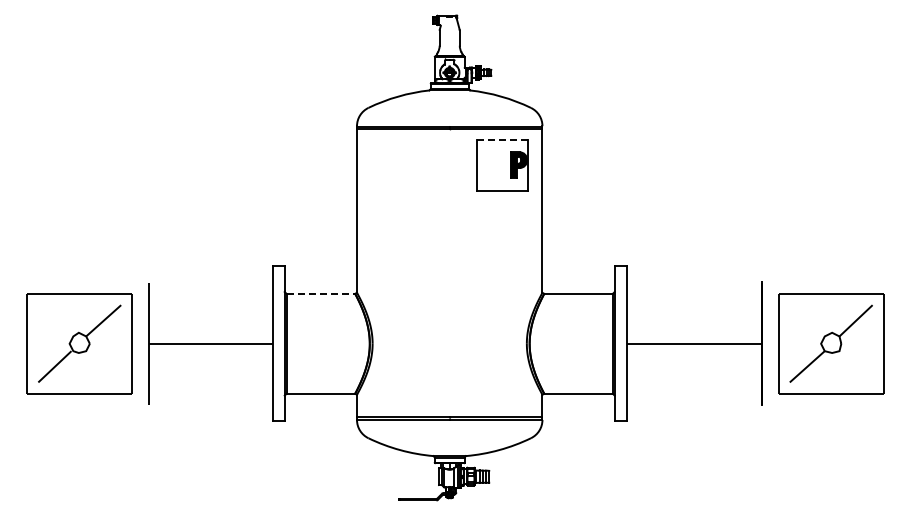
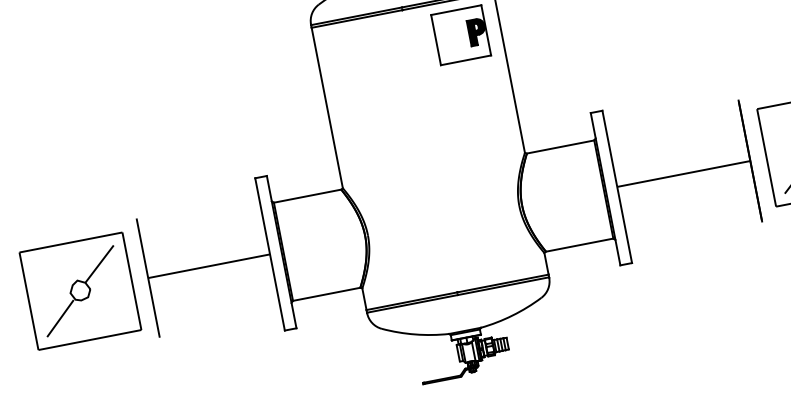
line: (502, 139) -> (456, 10), dashed -> solid
line: (321, 293) -> (308, 195), dashed -> solid

